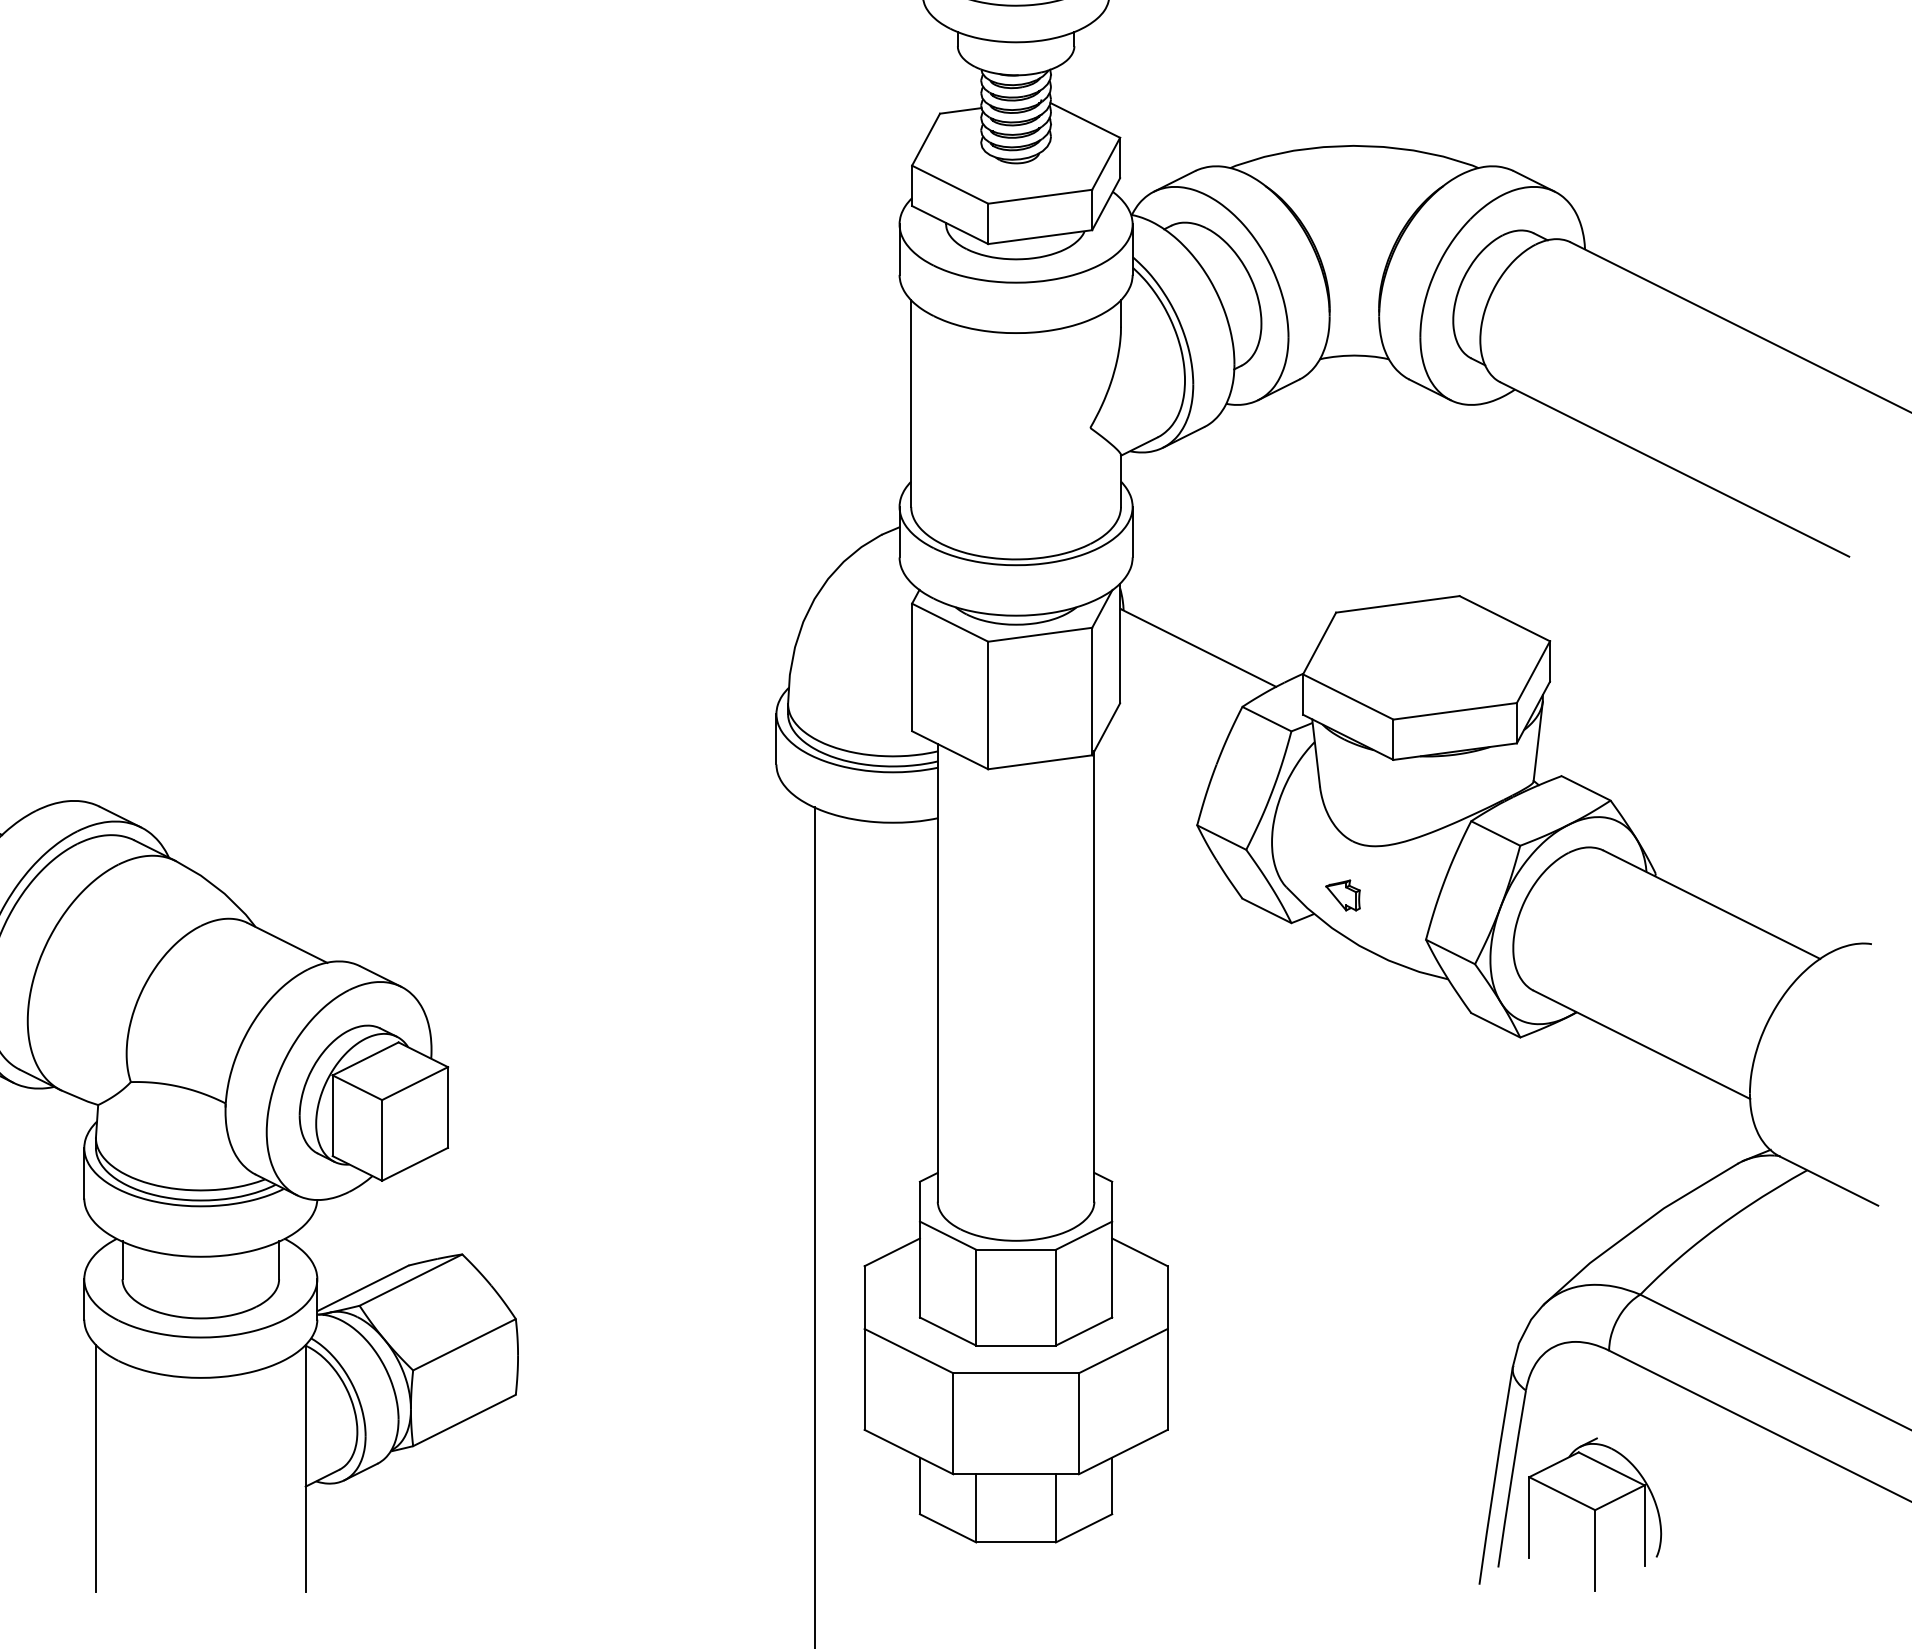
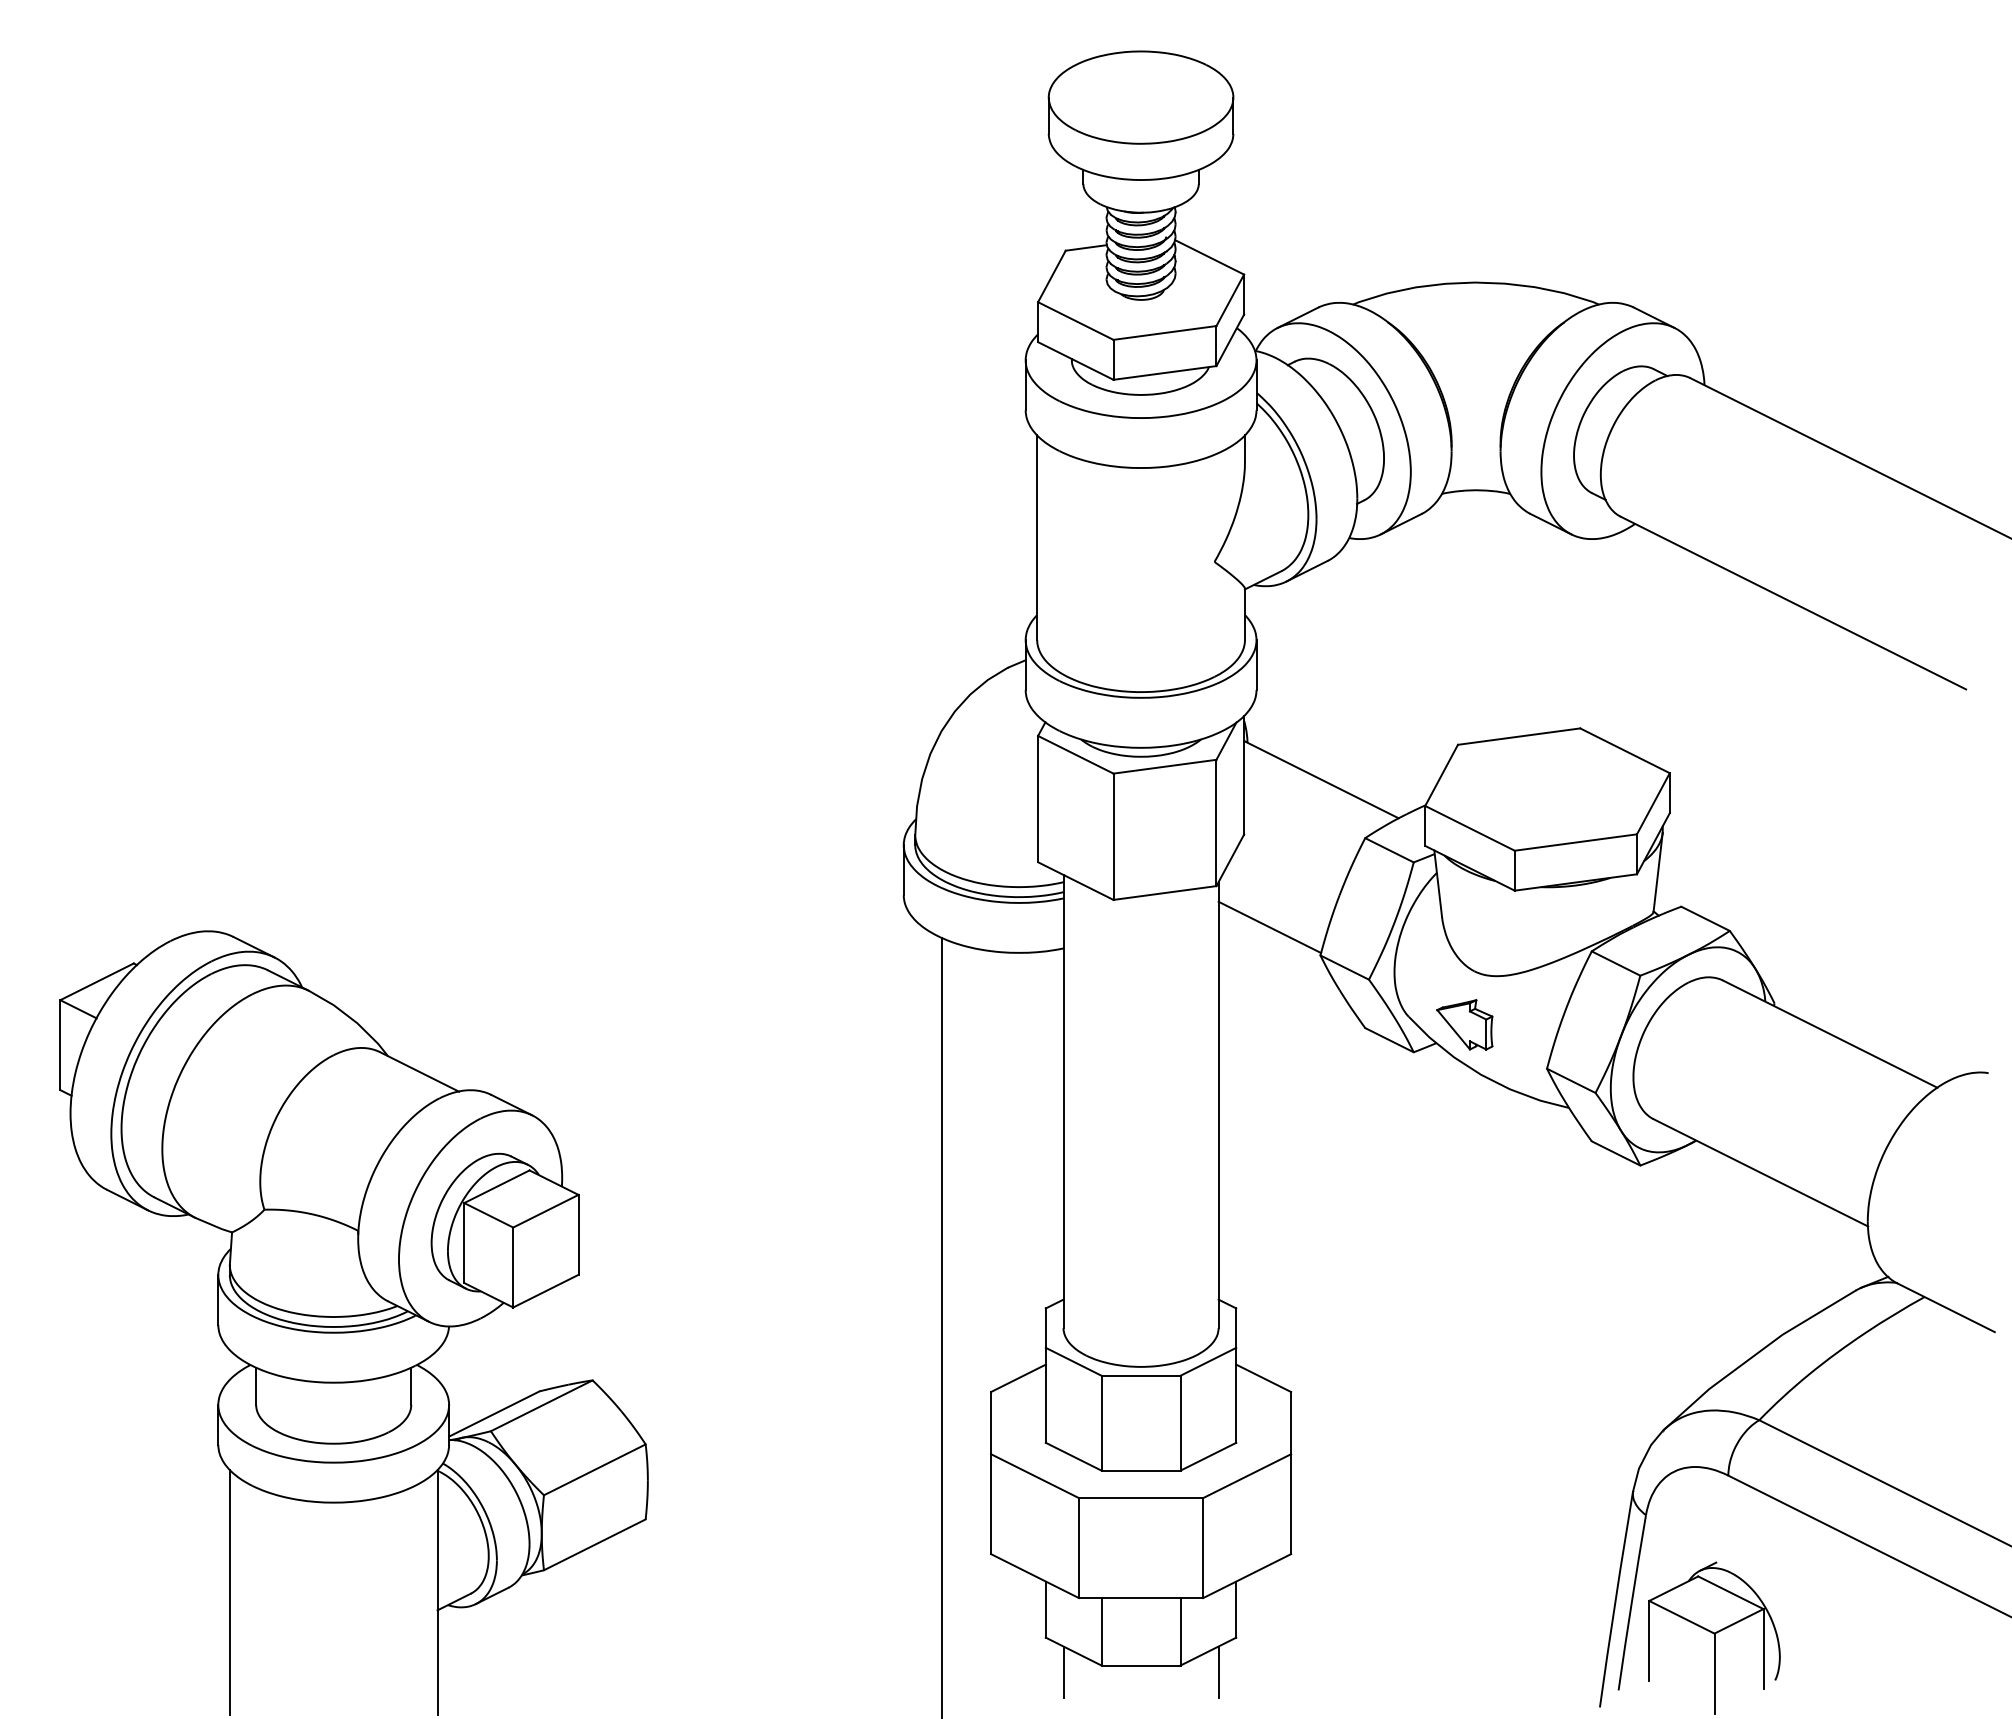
line: (1145, 797) -> (1269, 927), added
part: (1342, 895) -> (1464, 1024), size x1.67
line: (937, 1548) -> (1063, 1671), added
line: (1094, 1548) -> (1218, 1671), added

